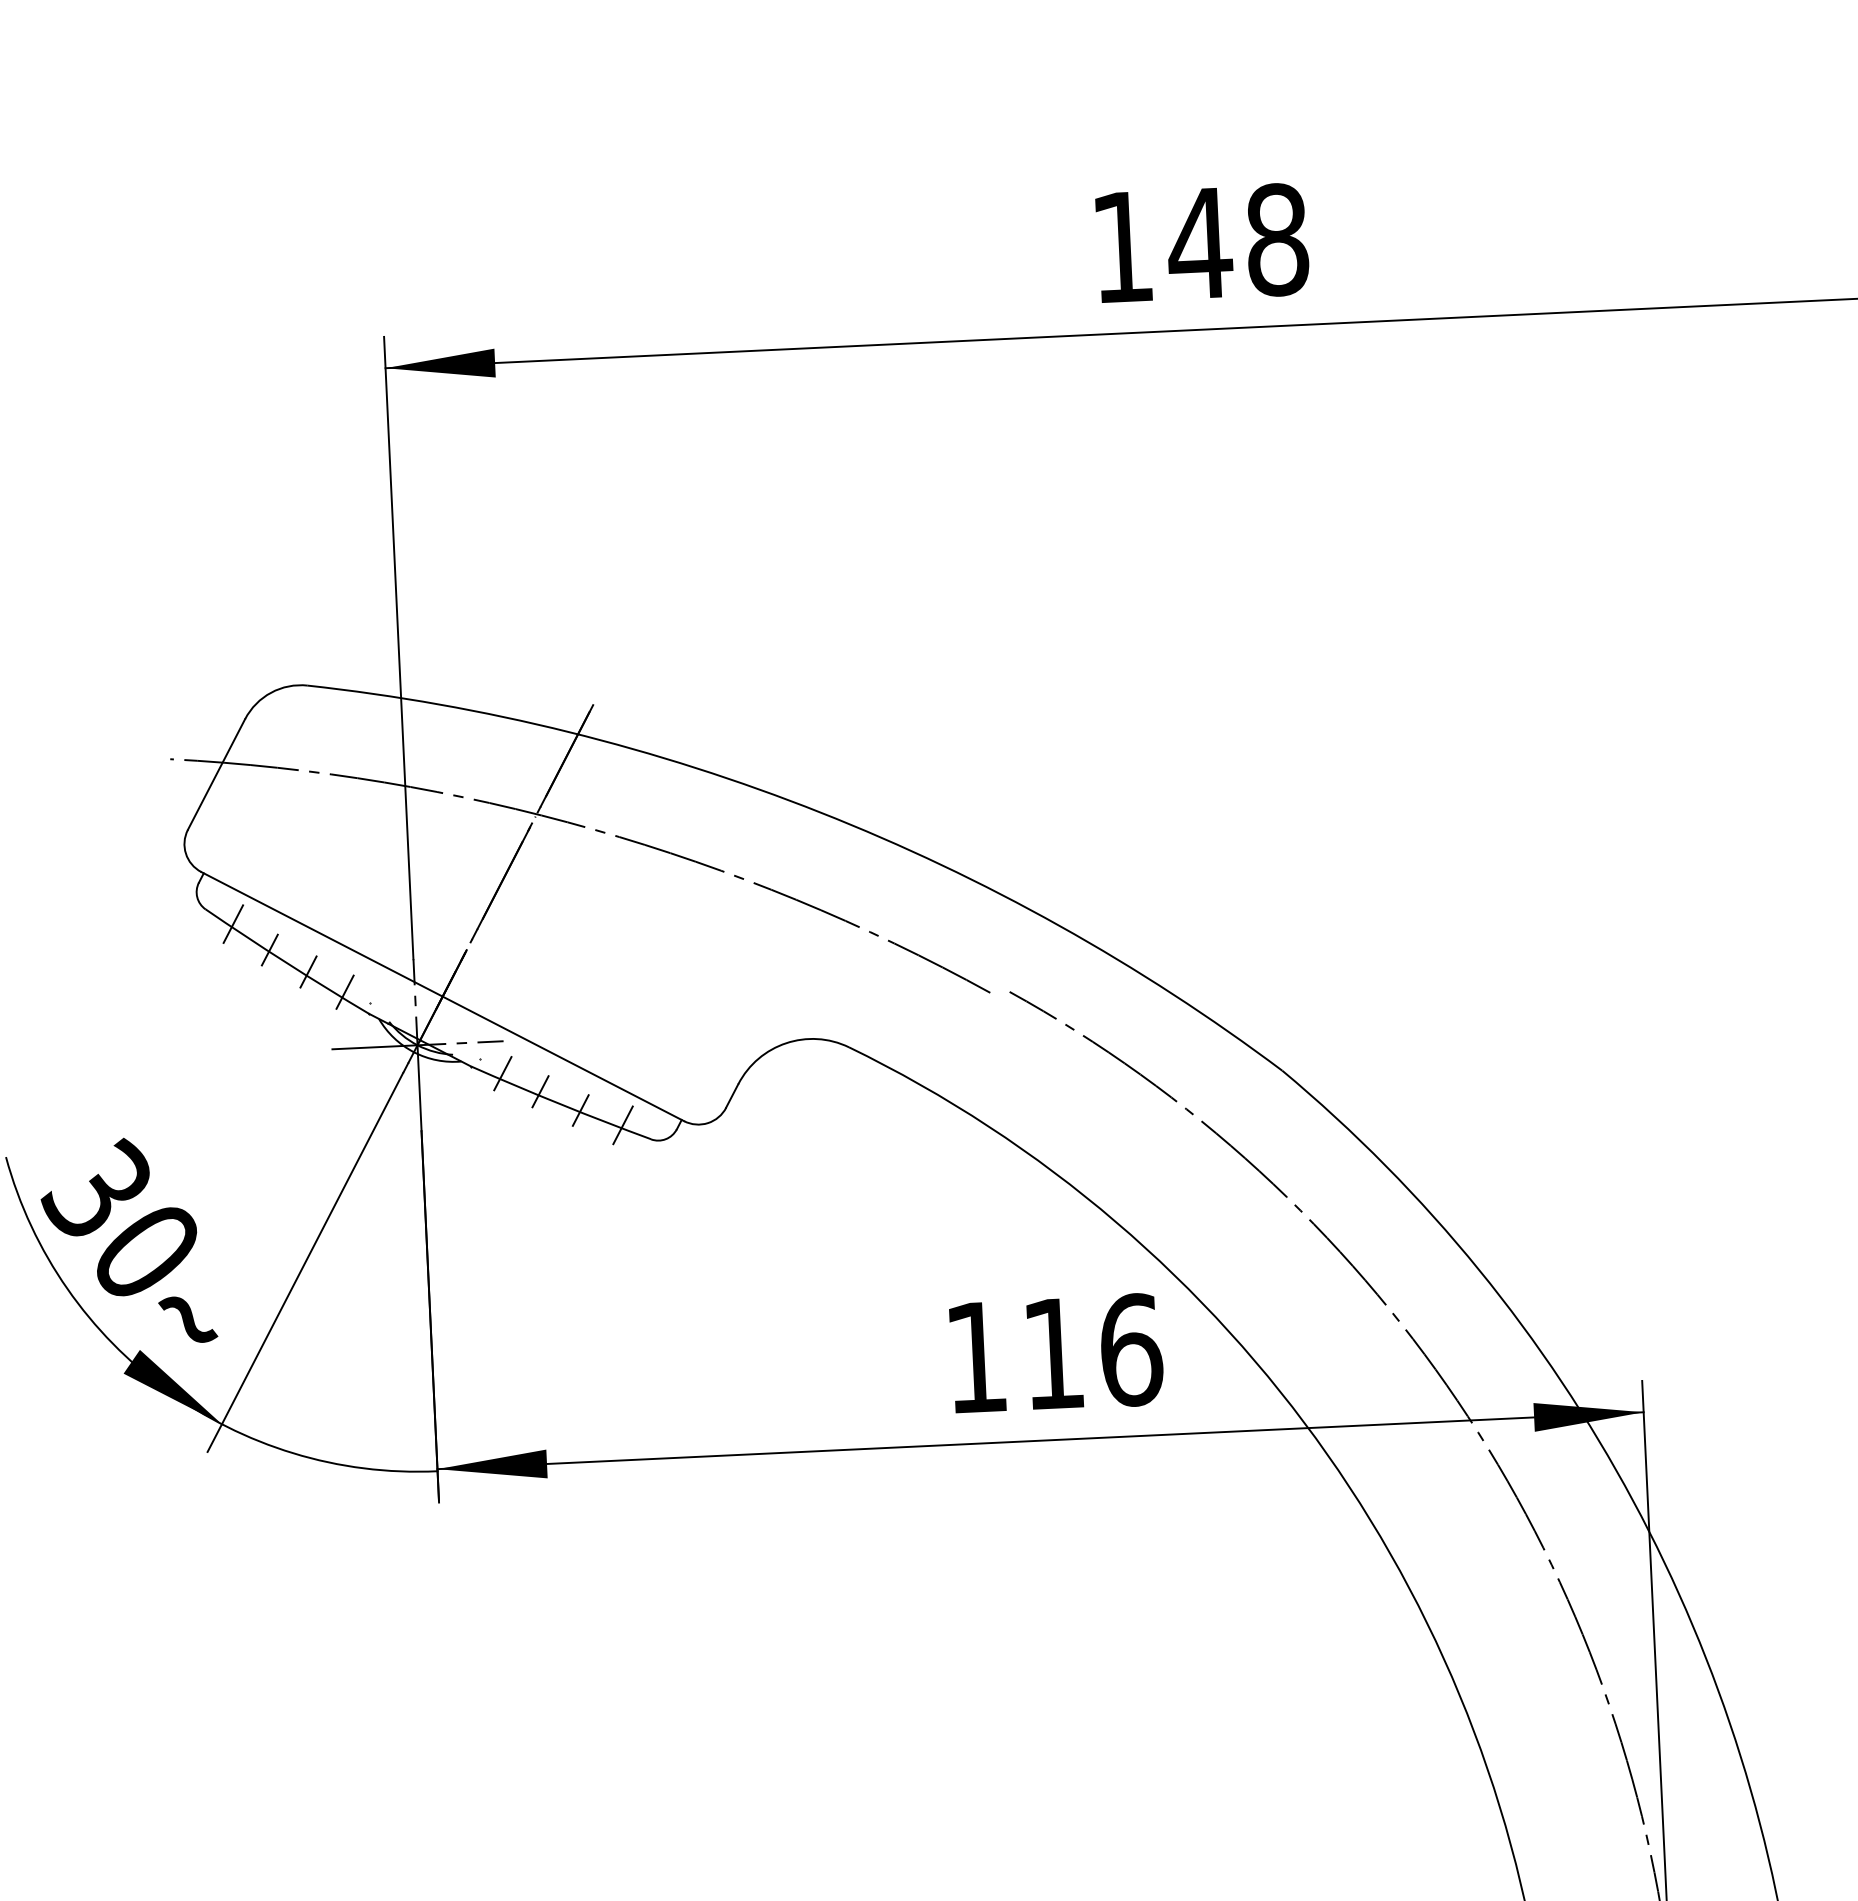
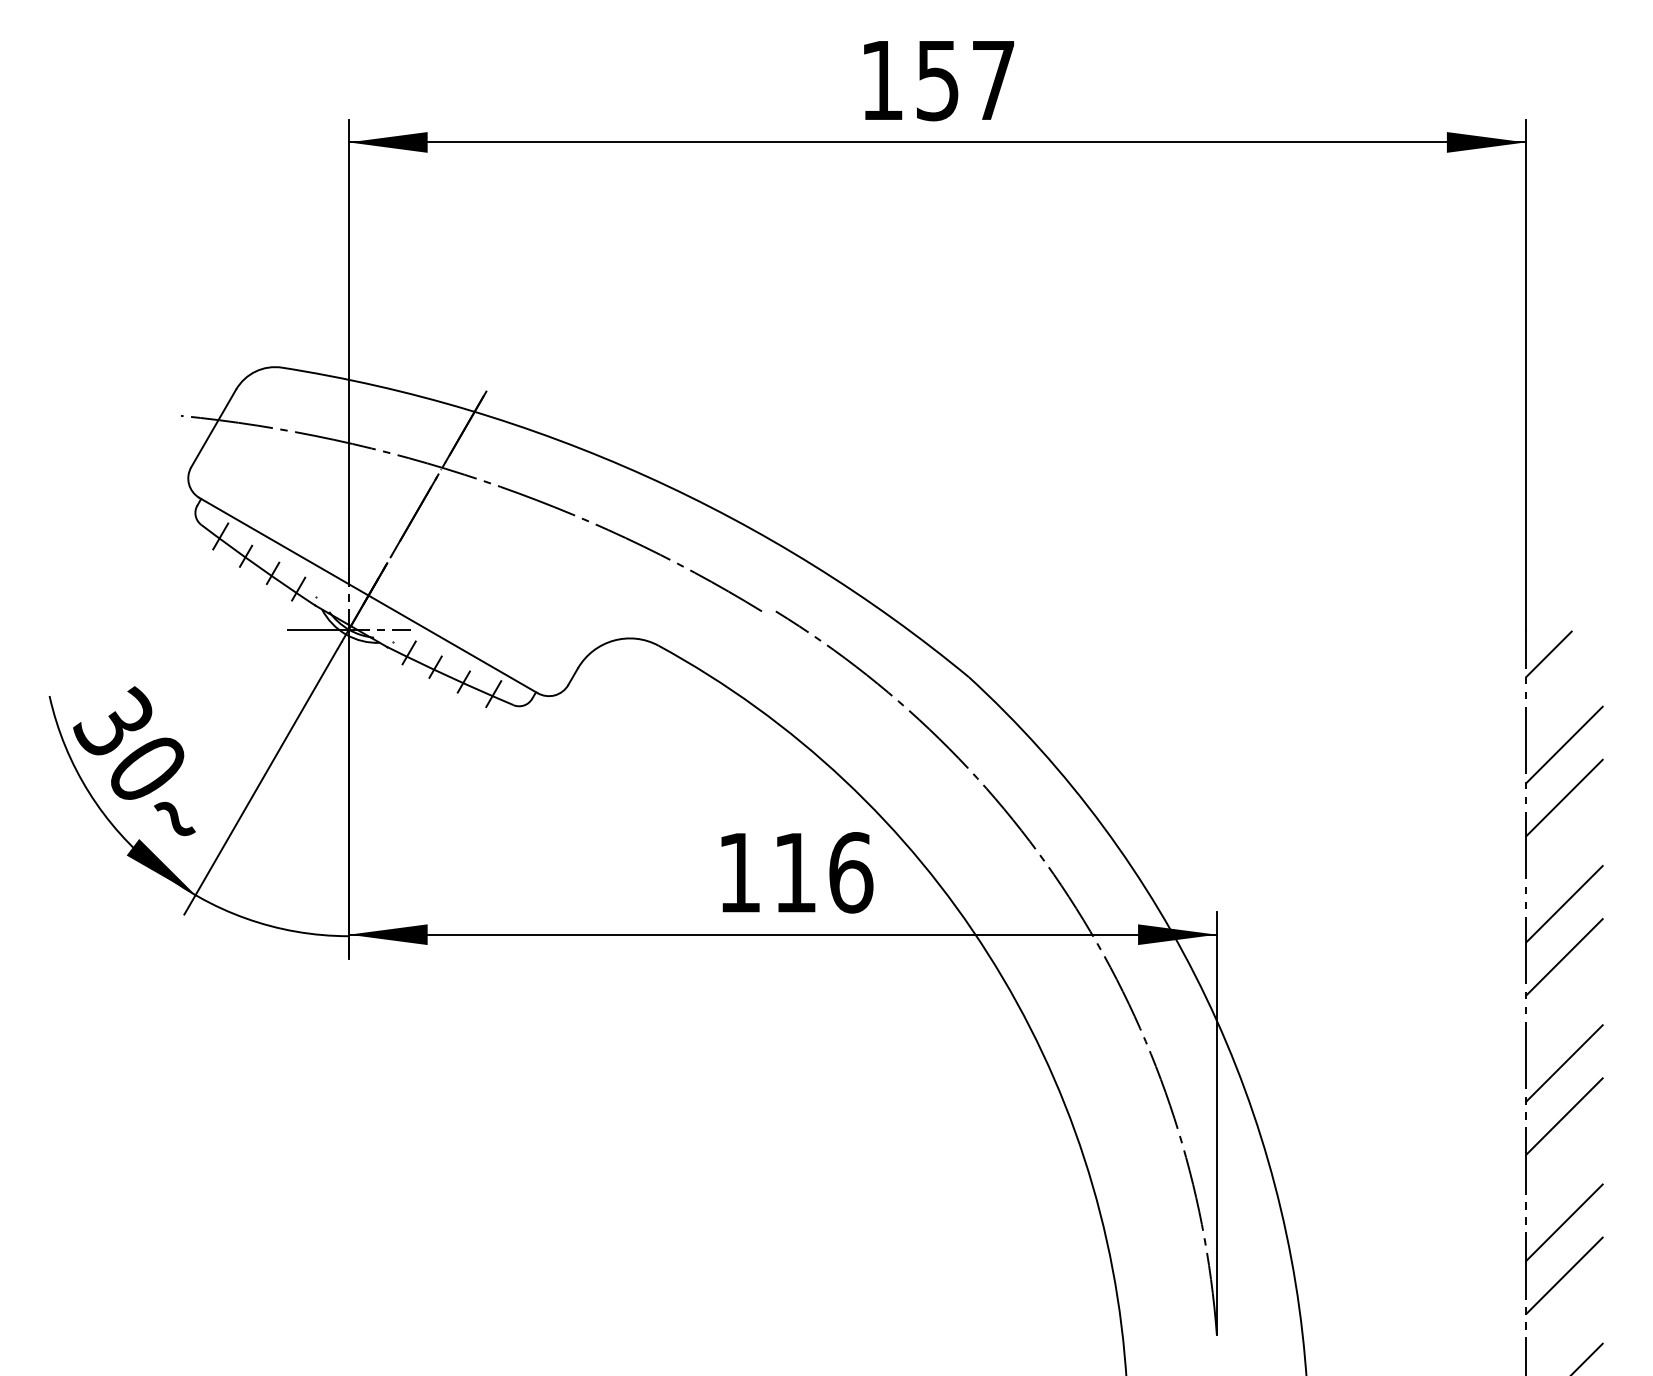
text: (1237, 241) -> (964, 80), 148 -> 157

